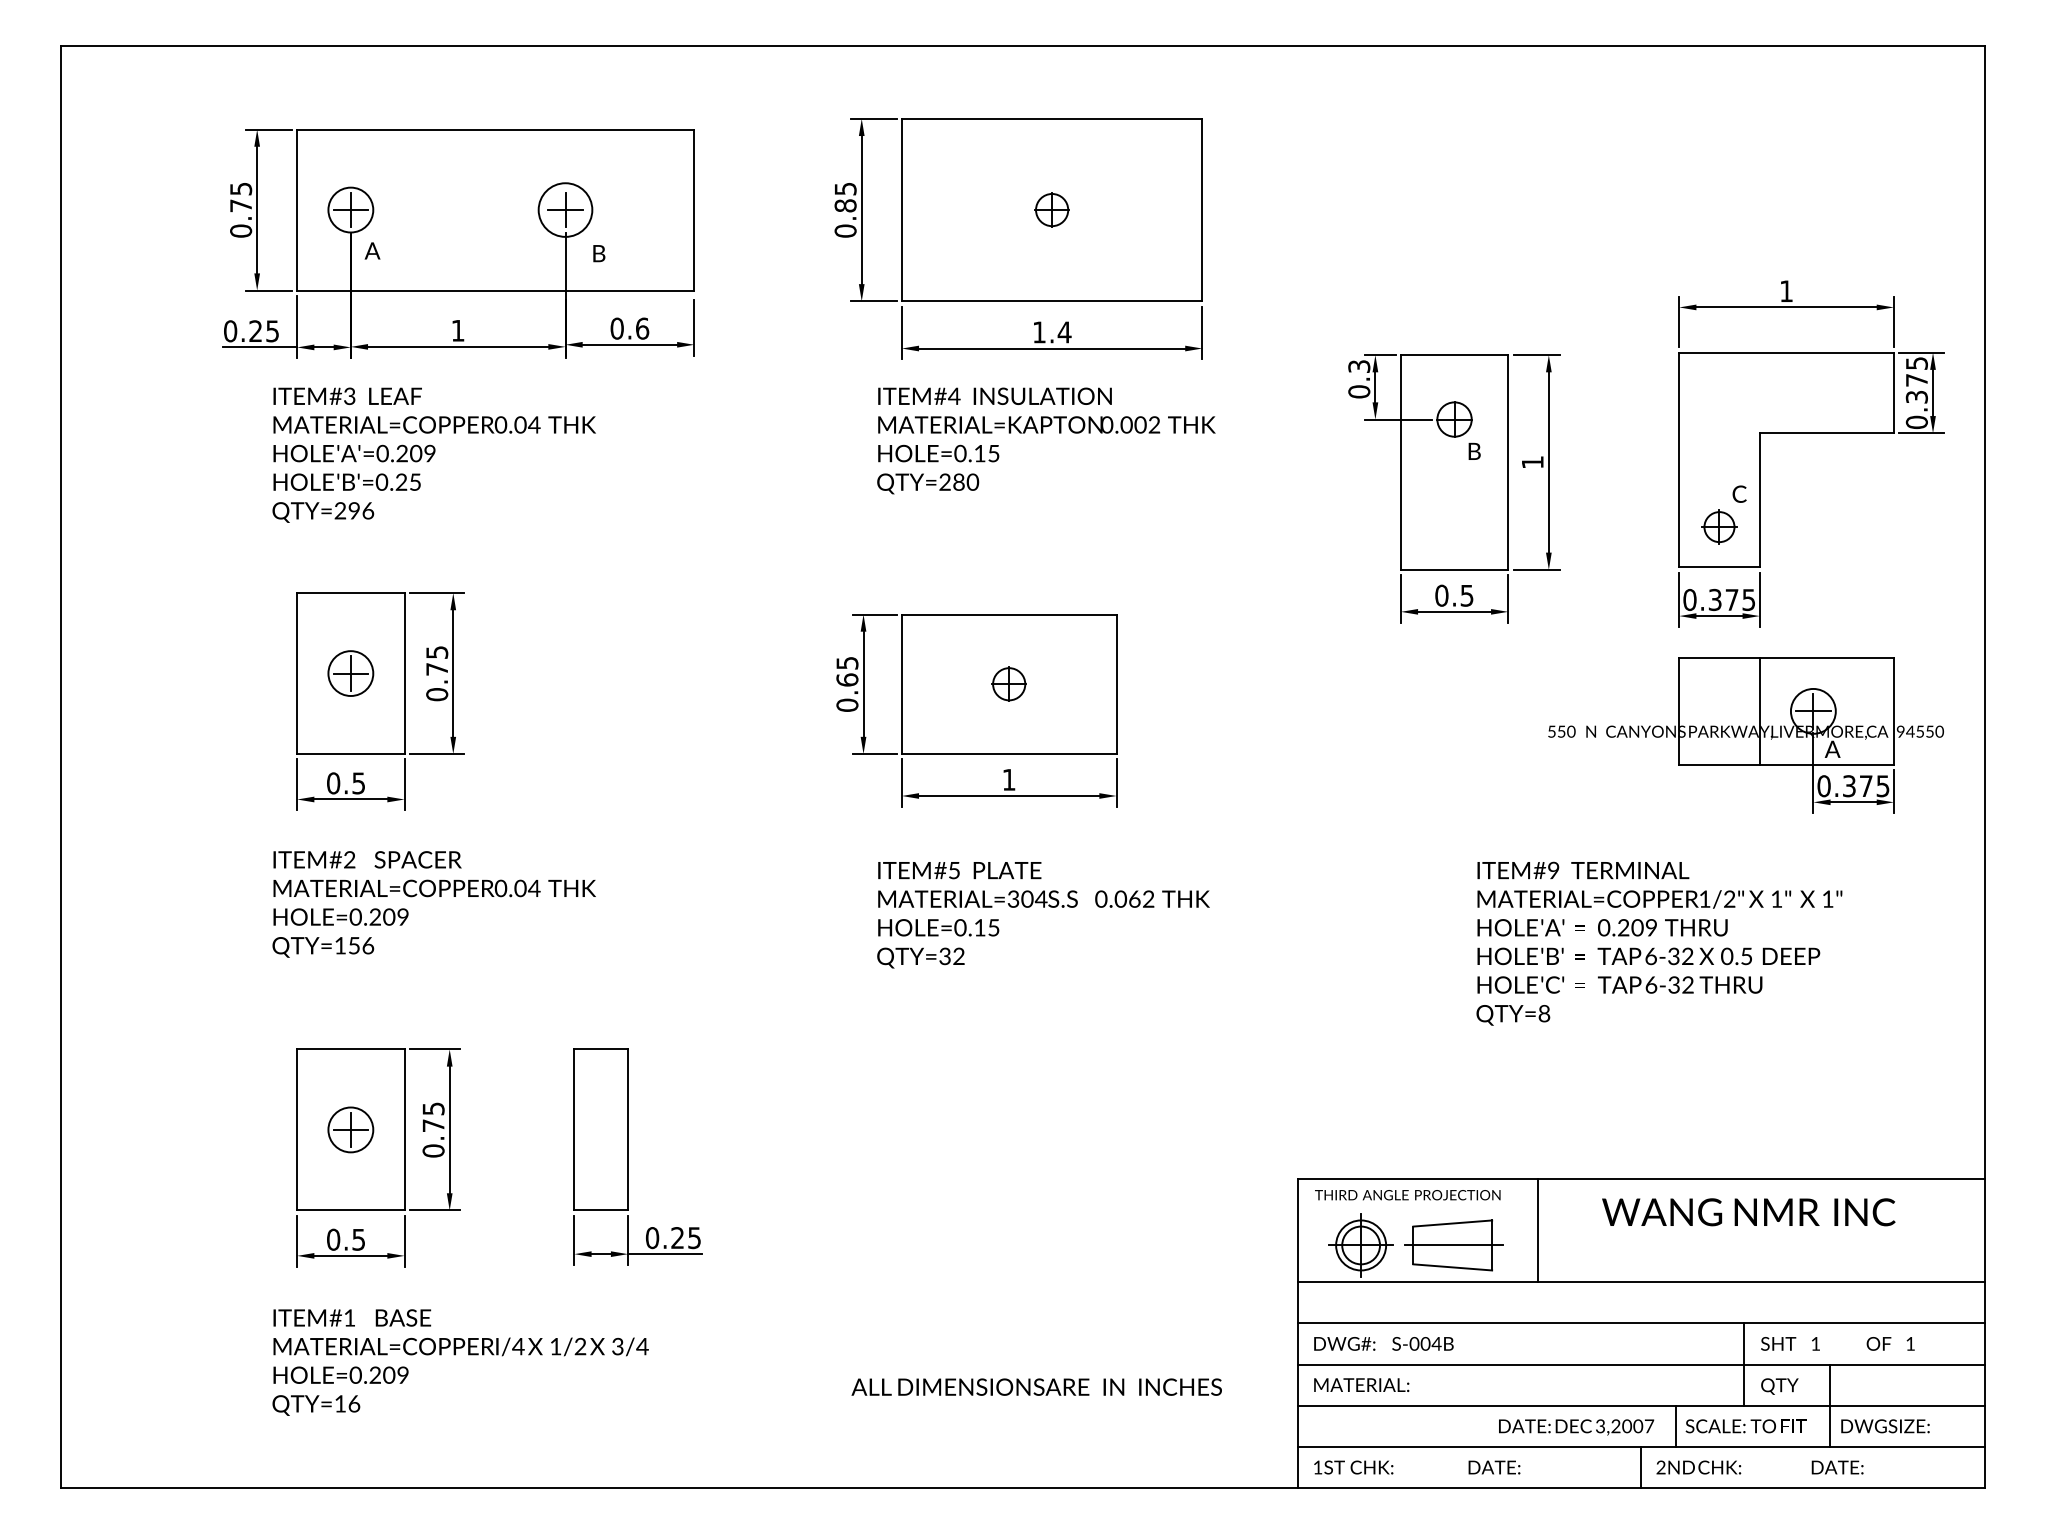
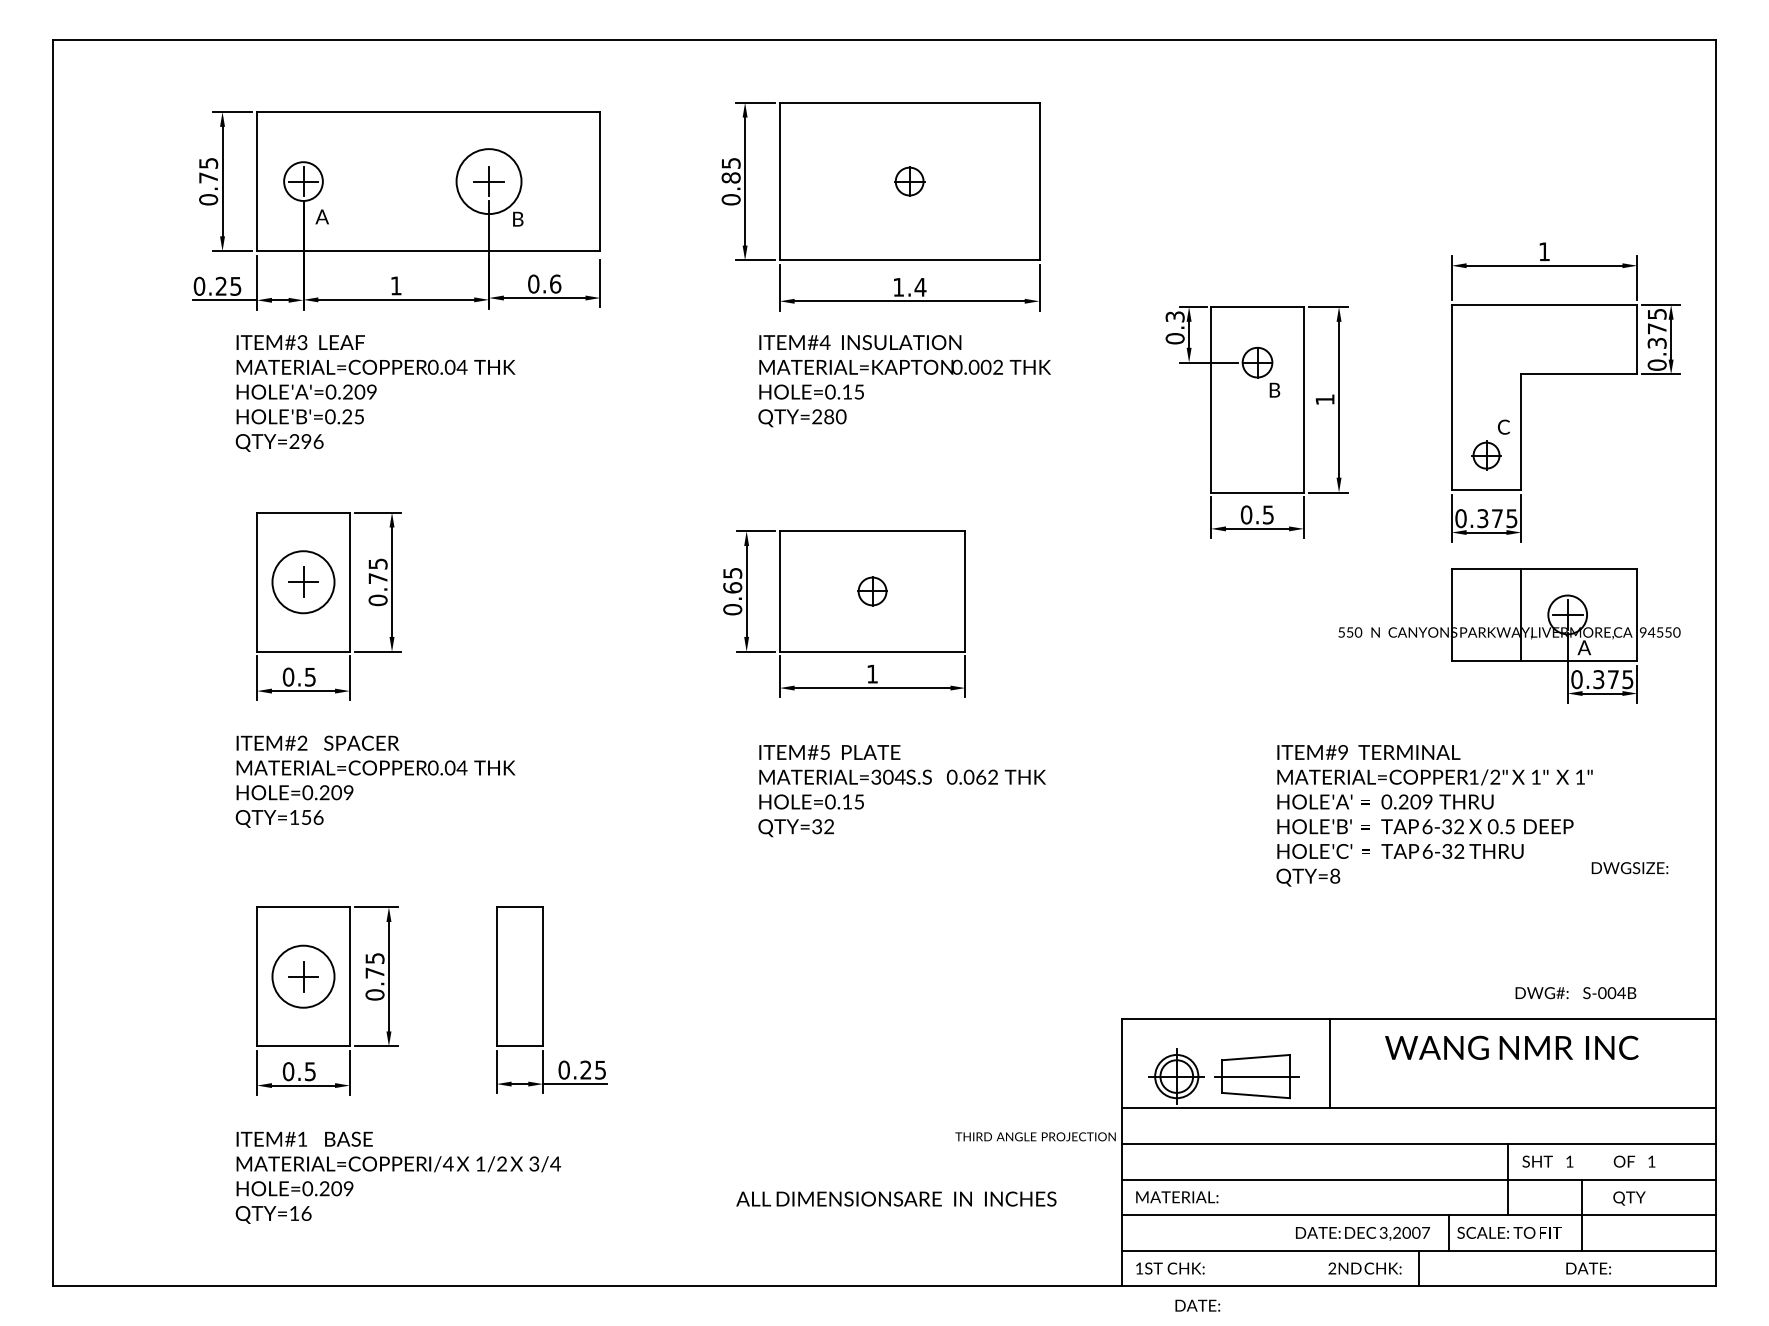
circle: (565, 209) -> (489, 181), size x1.4
circle: (350, 673) -> (303, 582), size x1.6
circle: (350, 1129) -> (303, 976), size x1.6
text: (1407, 1195) -> (1035, 1137), moved
text: (1383, 1343) -> (1575, 992), moved
text: (1779, 1386) -> (1629, 1198), moved
text: (1885, 1426) -> (1630, 868), moved
text: (1494, 1467) -> (1197, 1305), moved
text: (1698, 1467) -> (1364, 1268), moved

